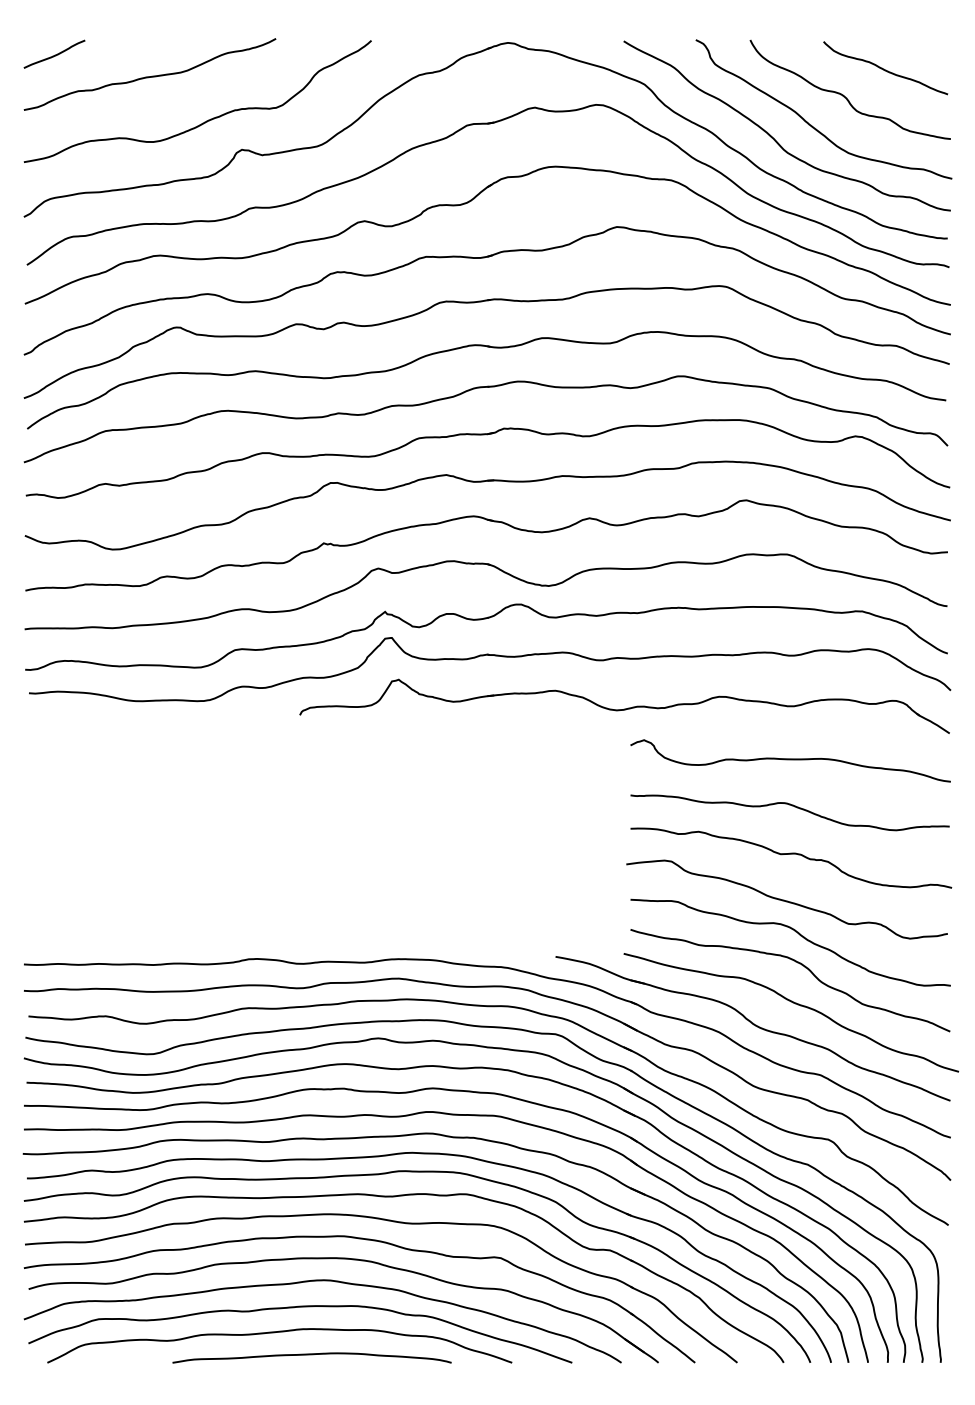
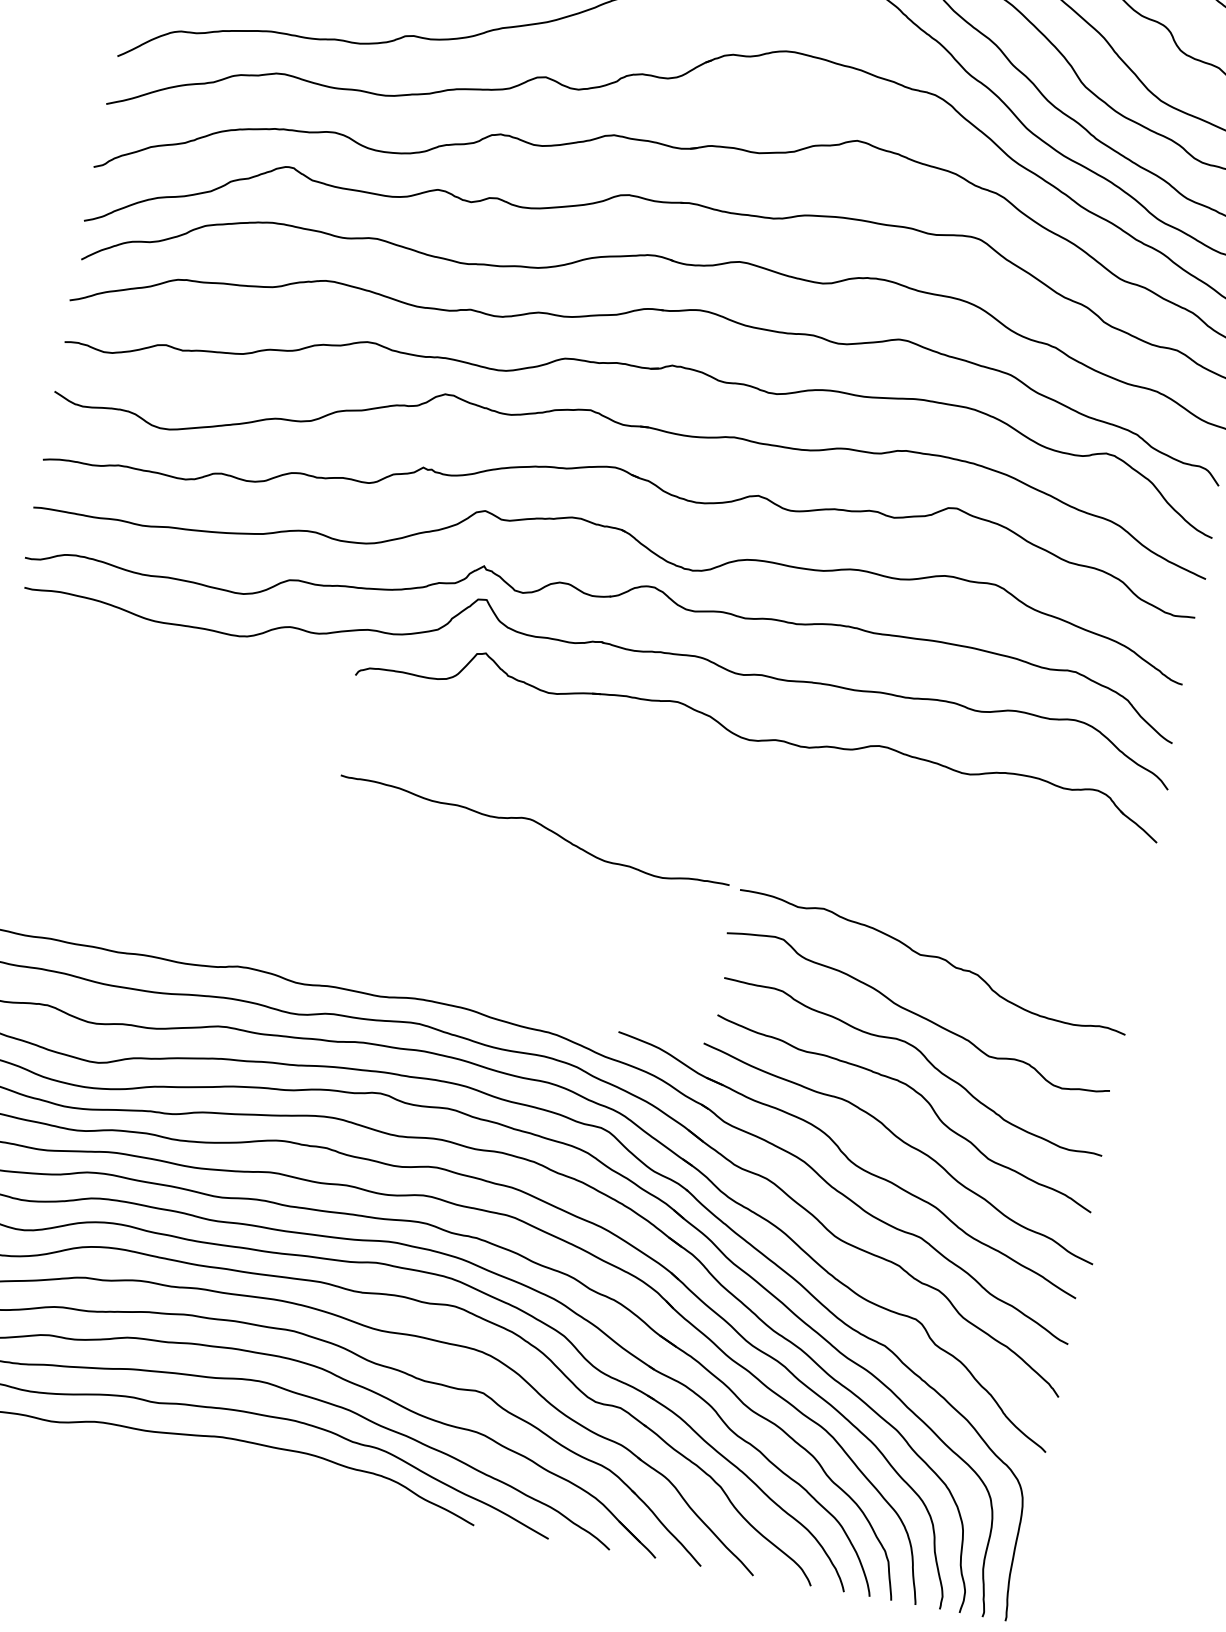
curve: (790, 760) -> (953, 840), removed
curve: (792, 806) -> (539, 825), moved
curve: (311, 1355) -> (226, 1471), removed

